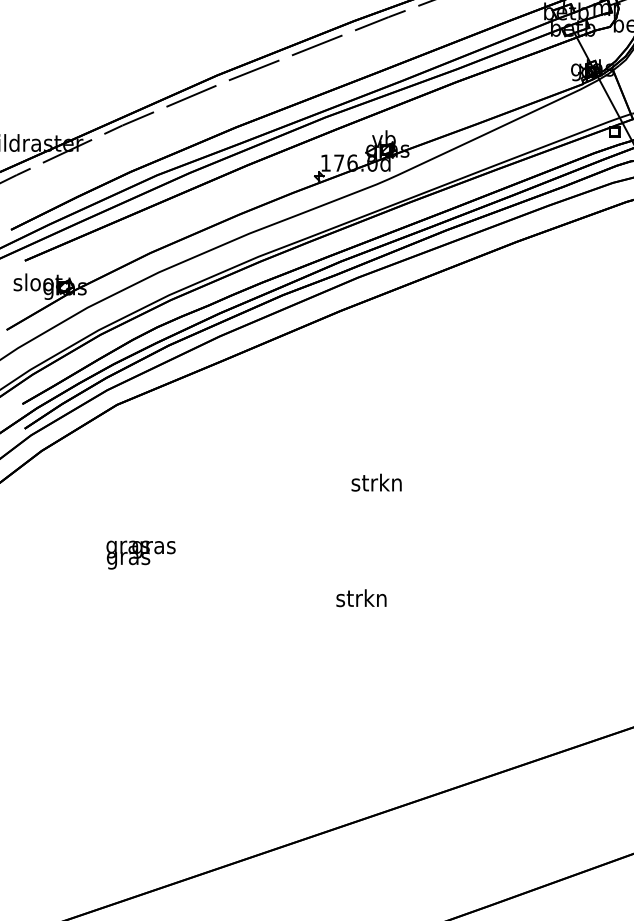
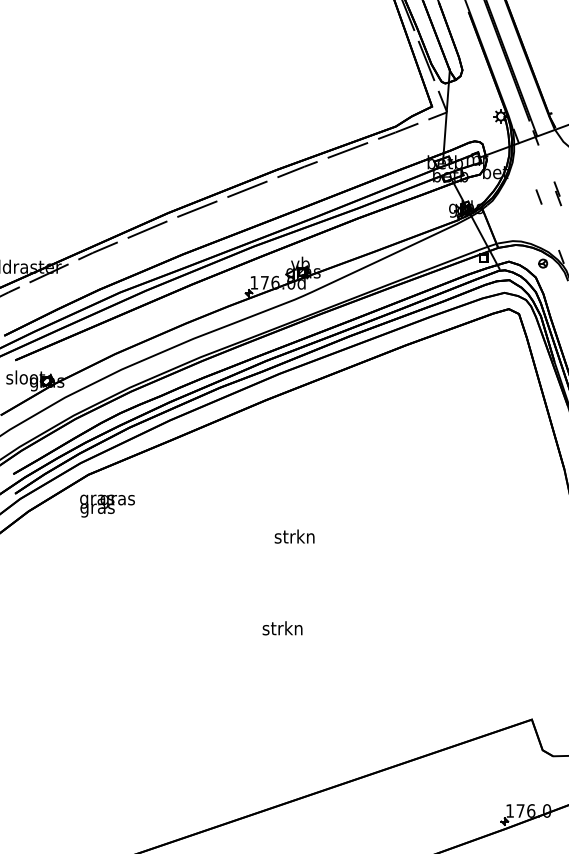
text: (141, 554) -> (107, 505), moved

